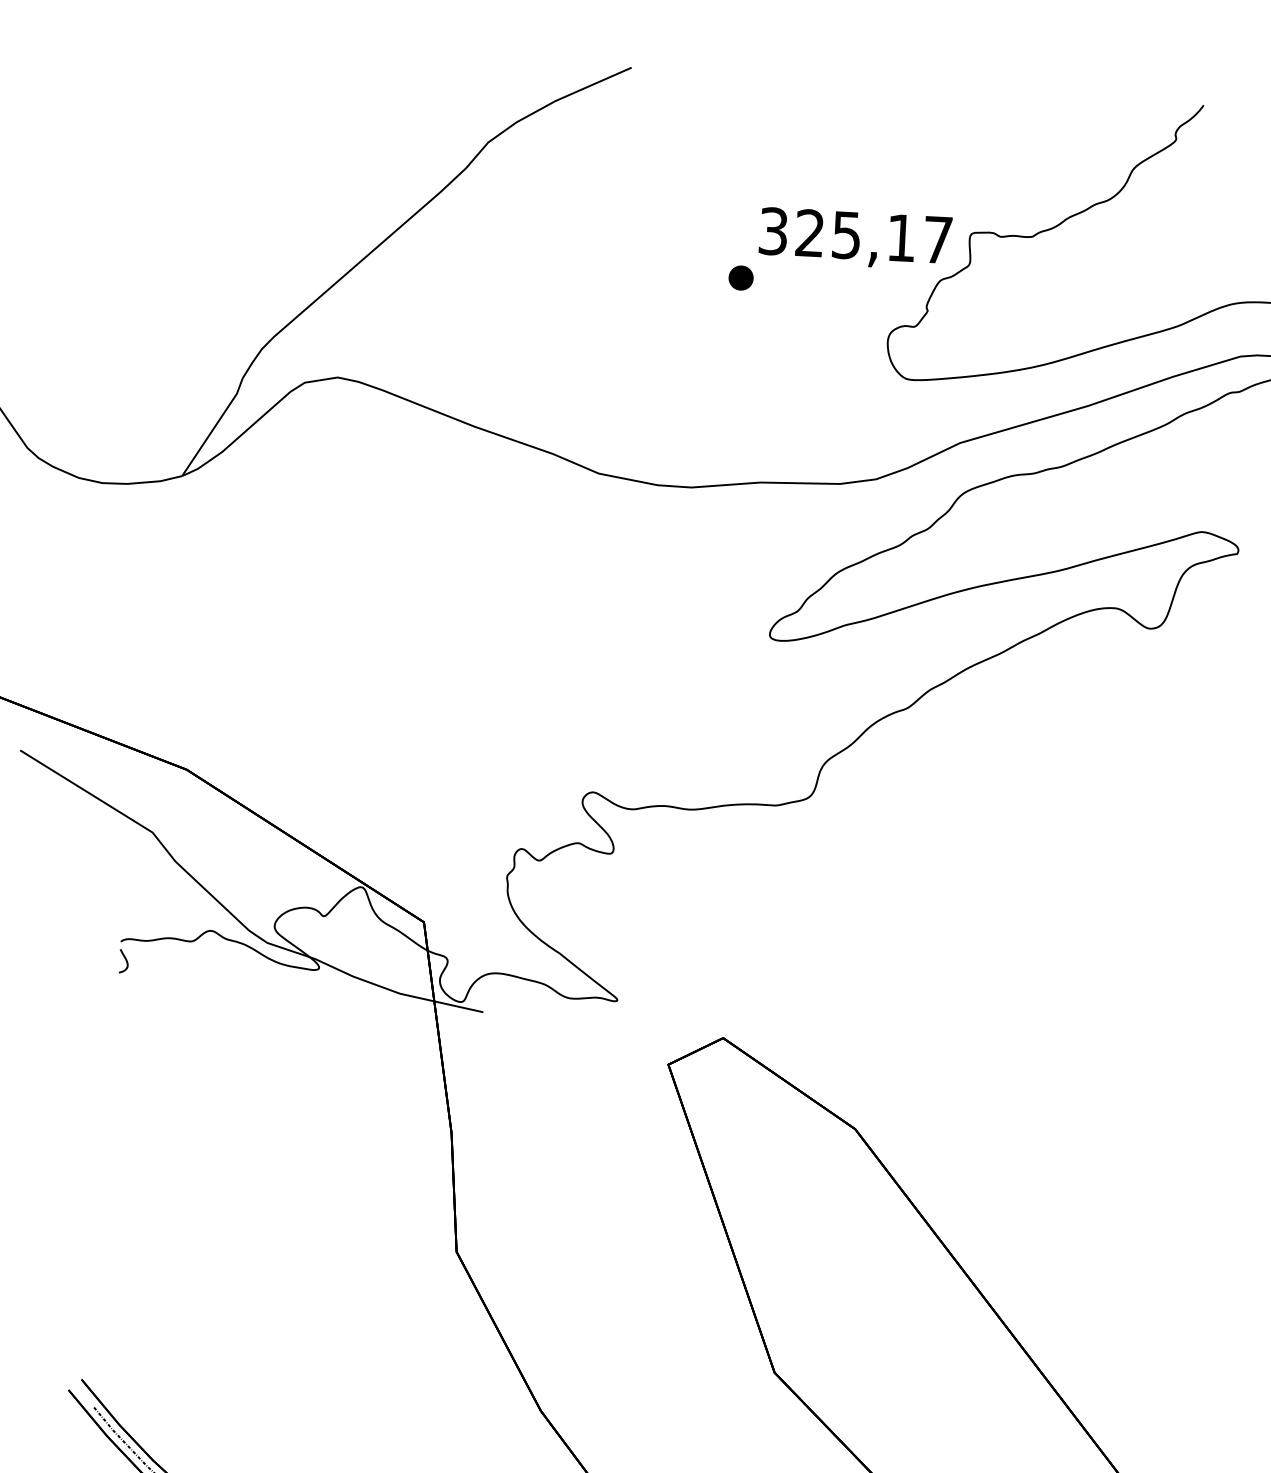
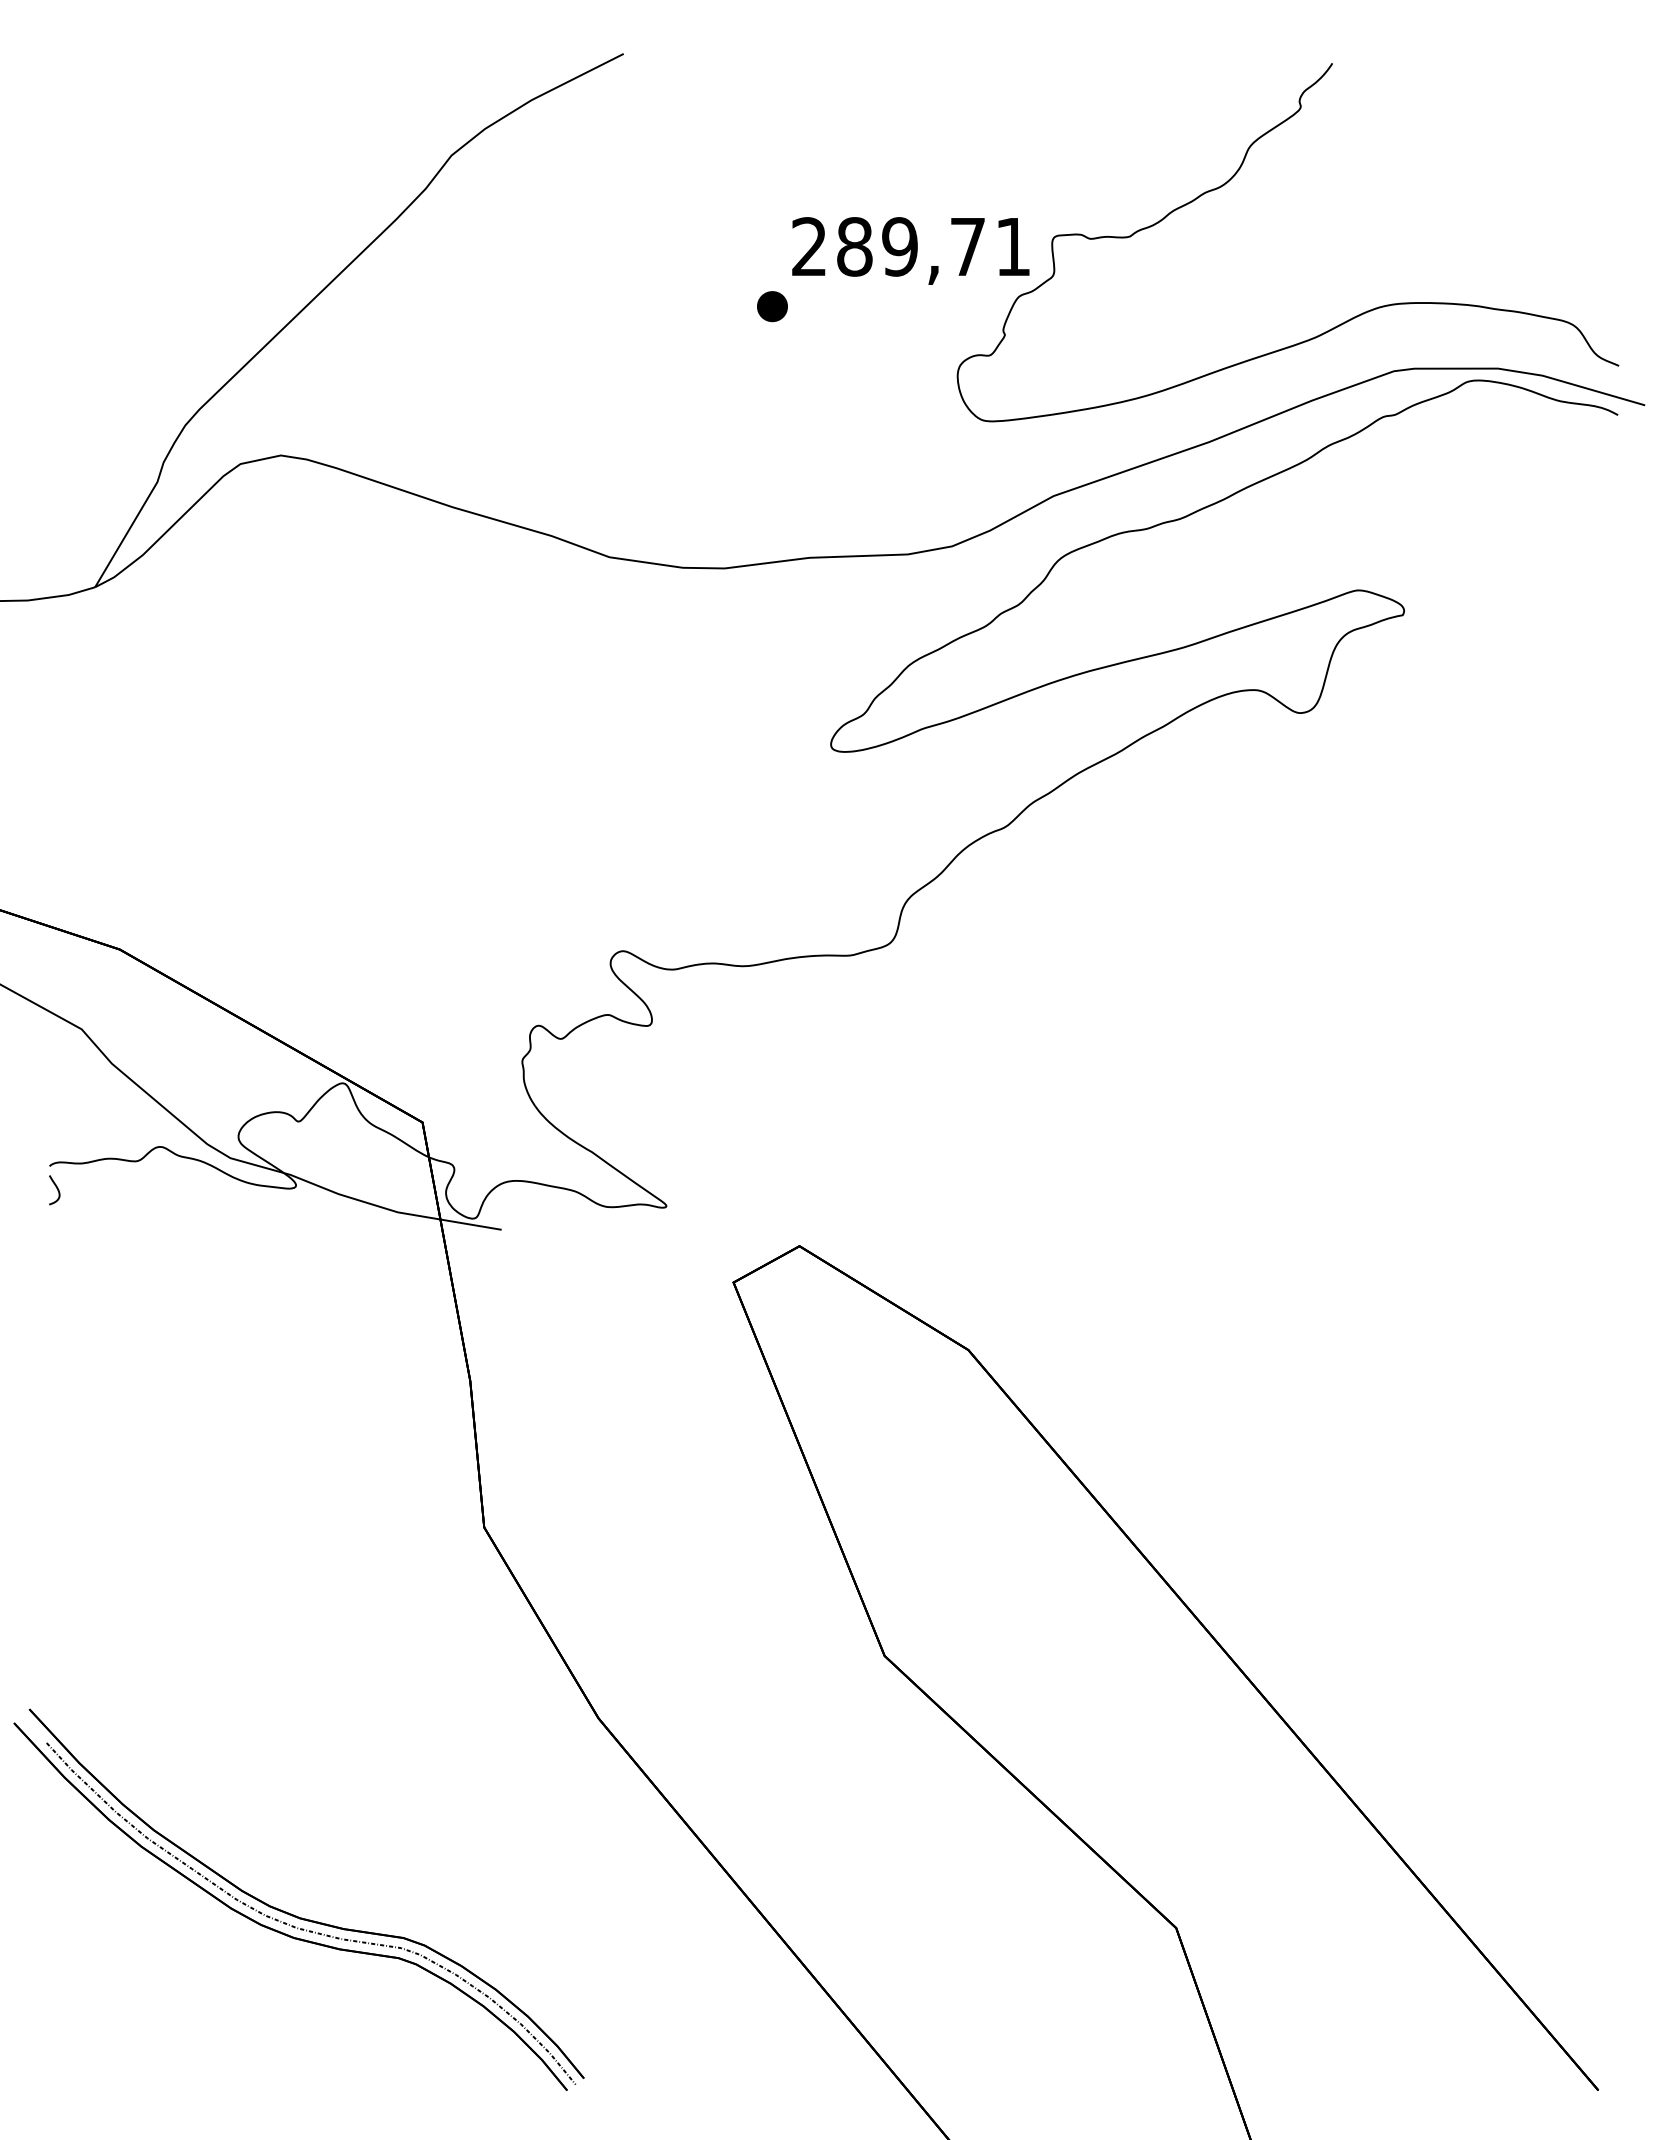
text: (855, 235) -> (910, 246), 325,17 -> 289,71

